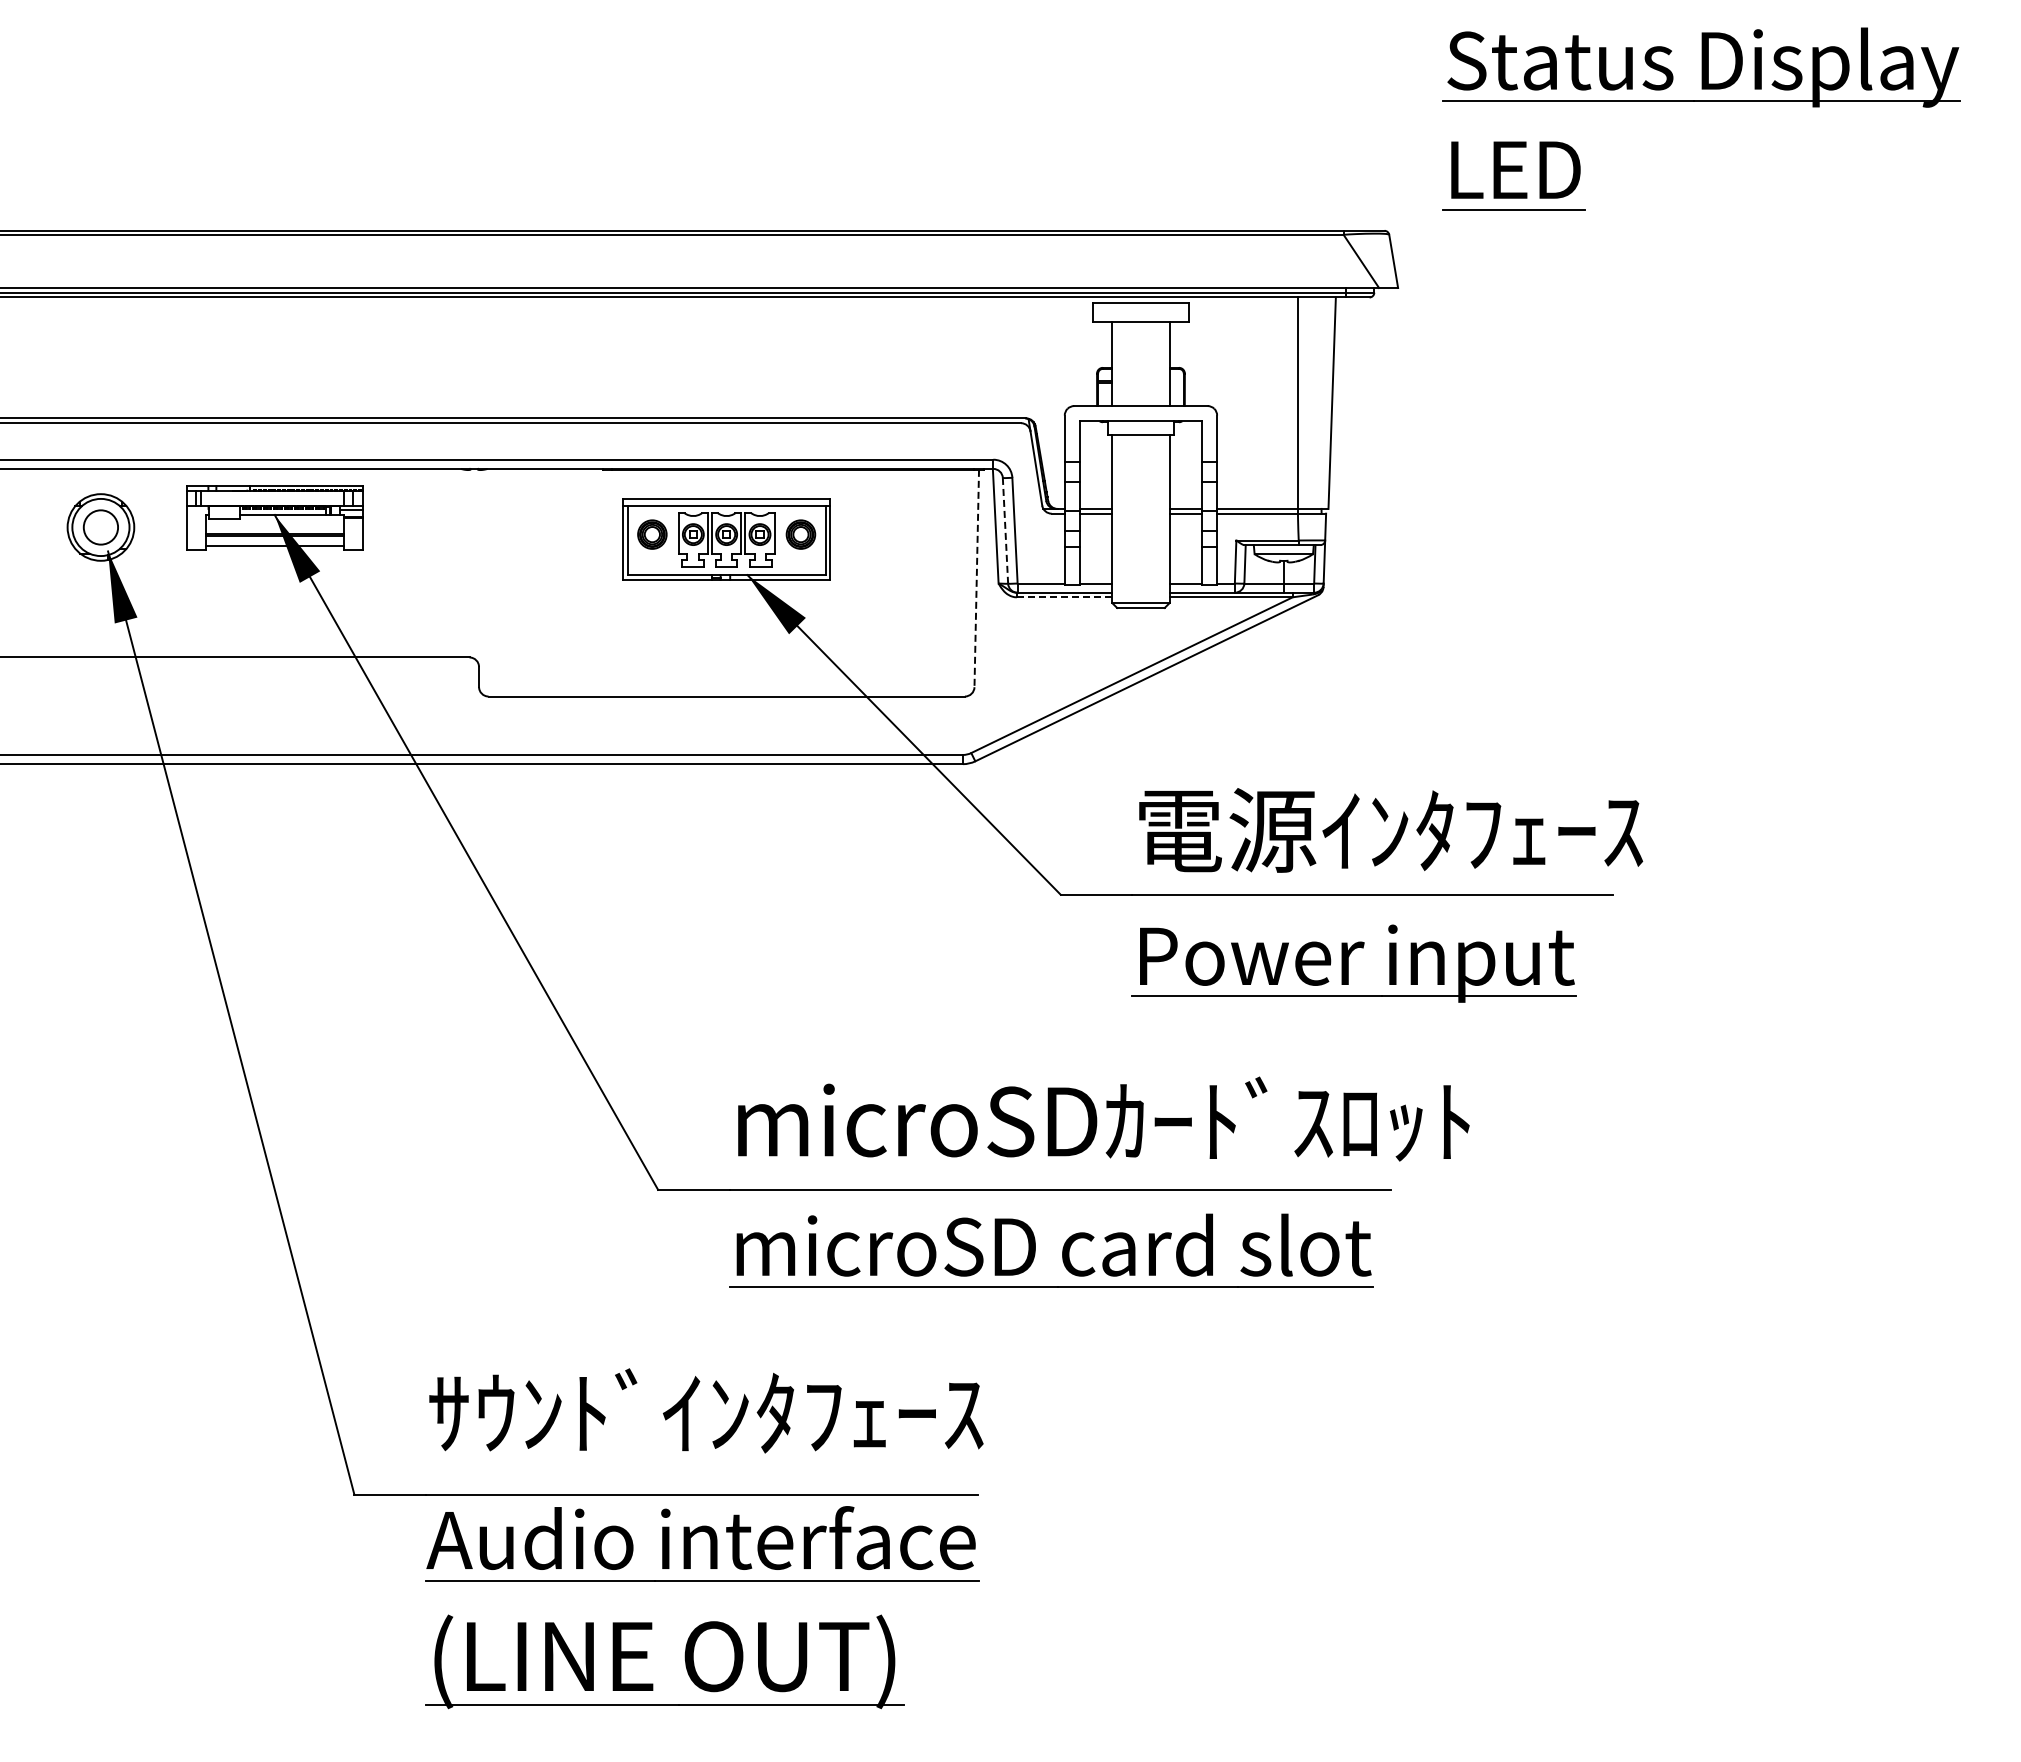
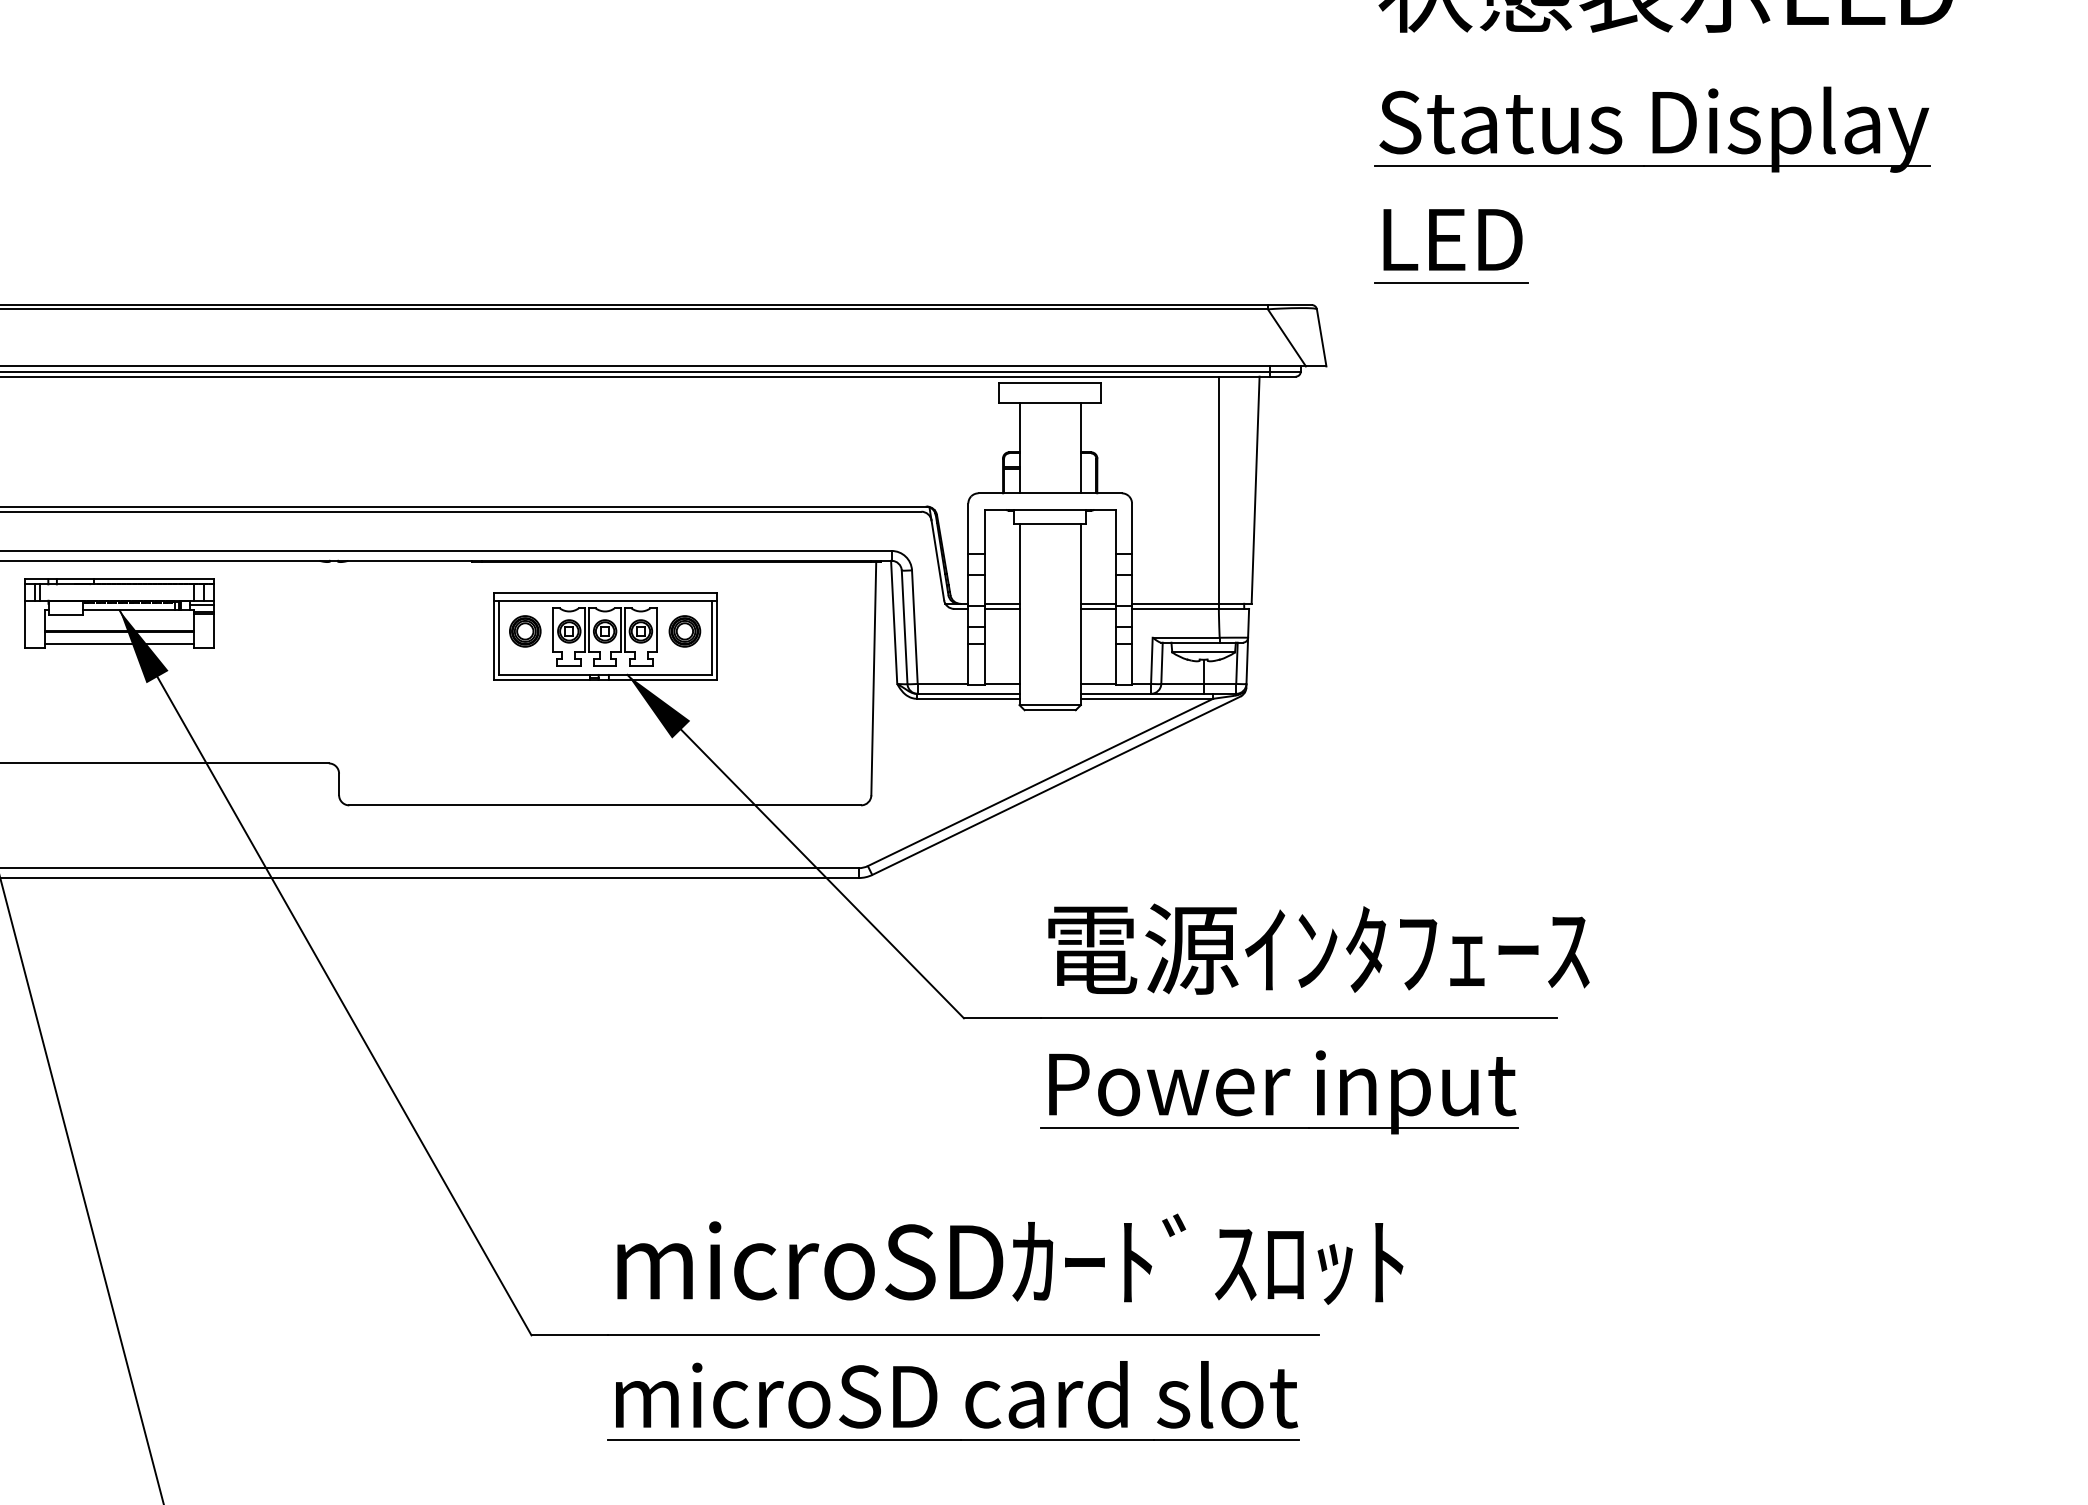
line: (1005, 530) -> (904, 627), dashed -> solid
line: (976, 578) -> (873, 678), dashed -> solid
line: (1064, 597) -> (968, 698), dashed -> solid

